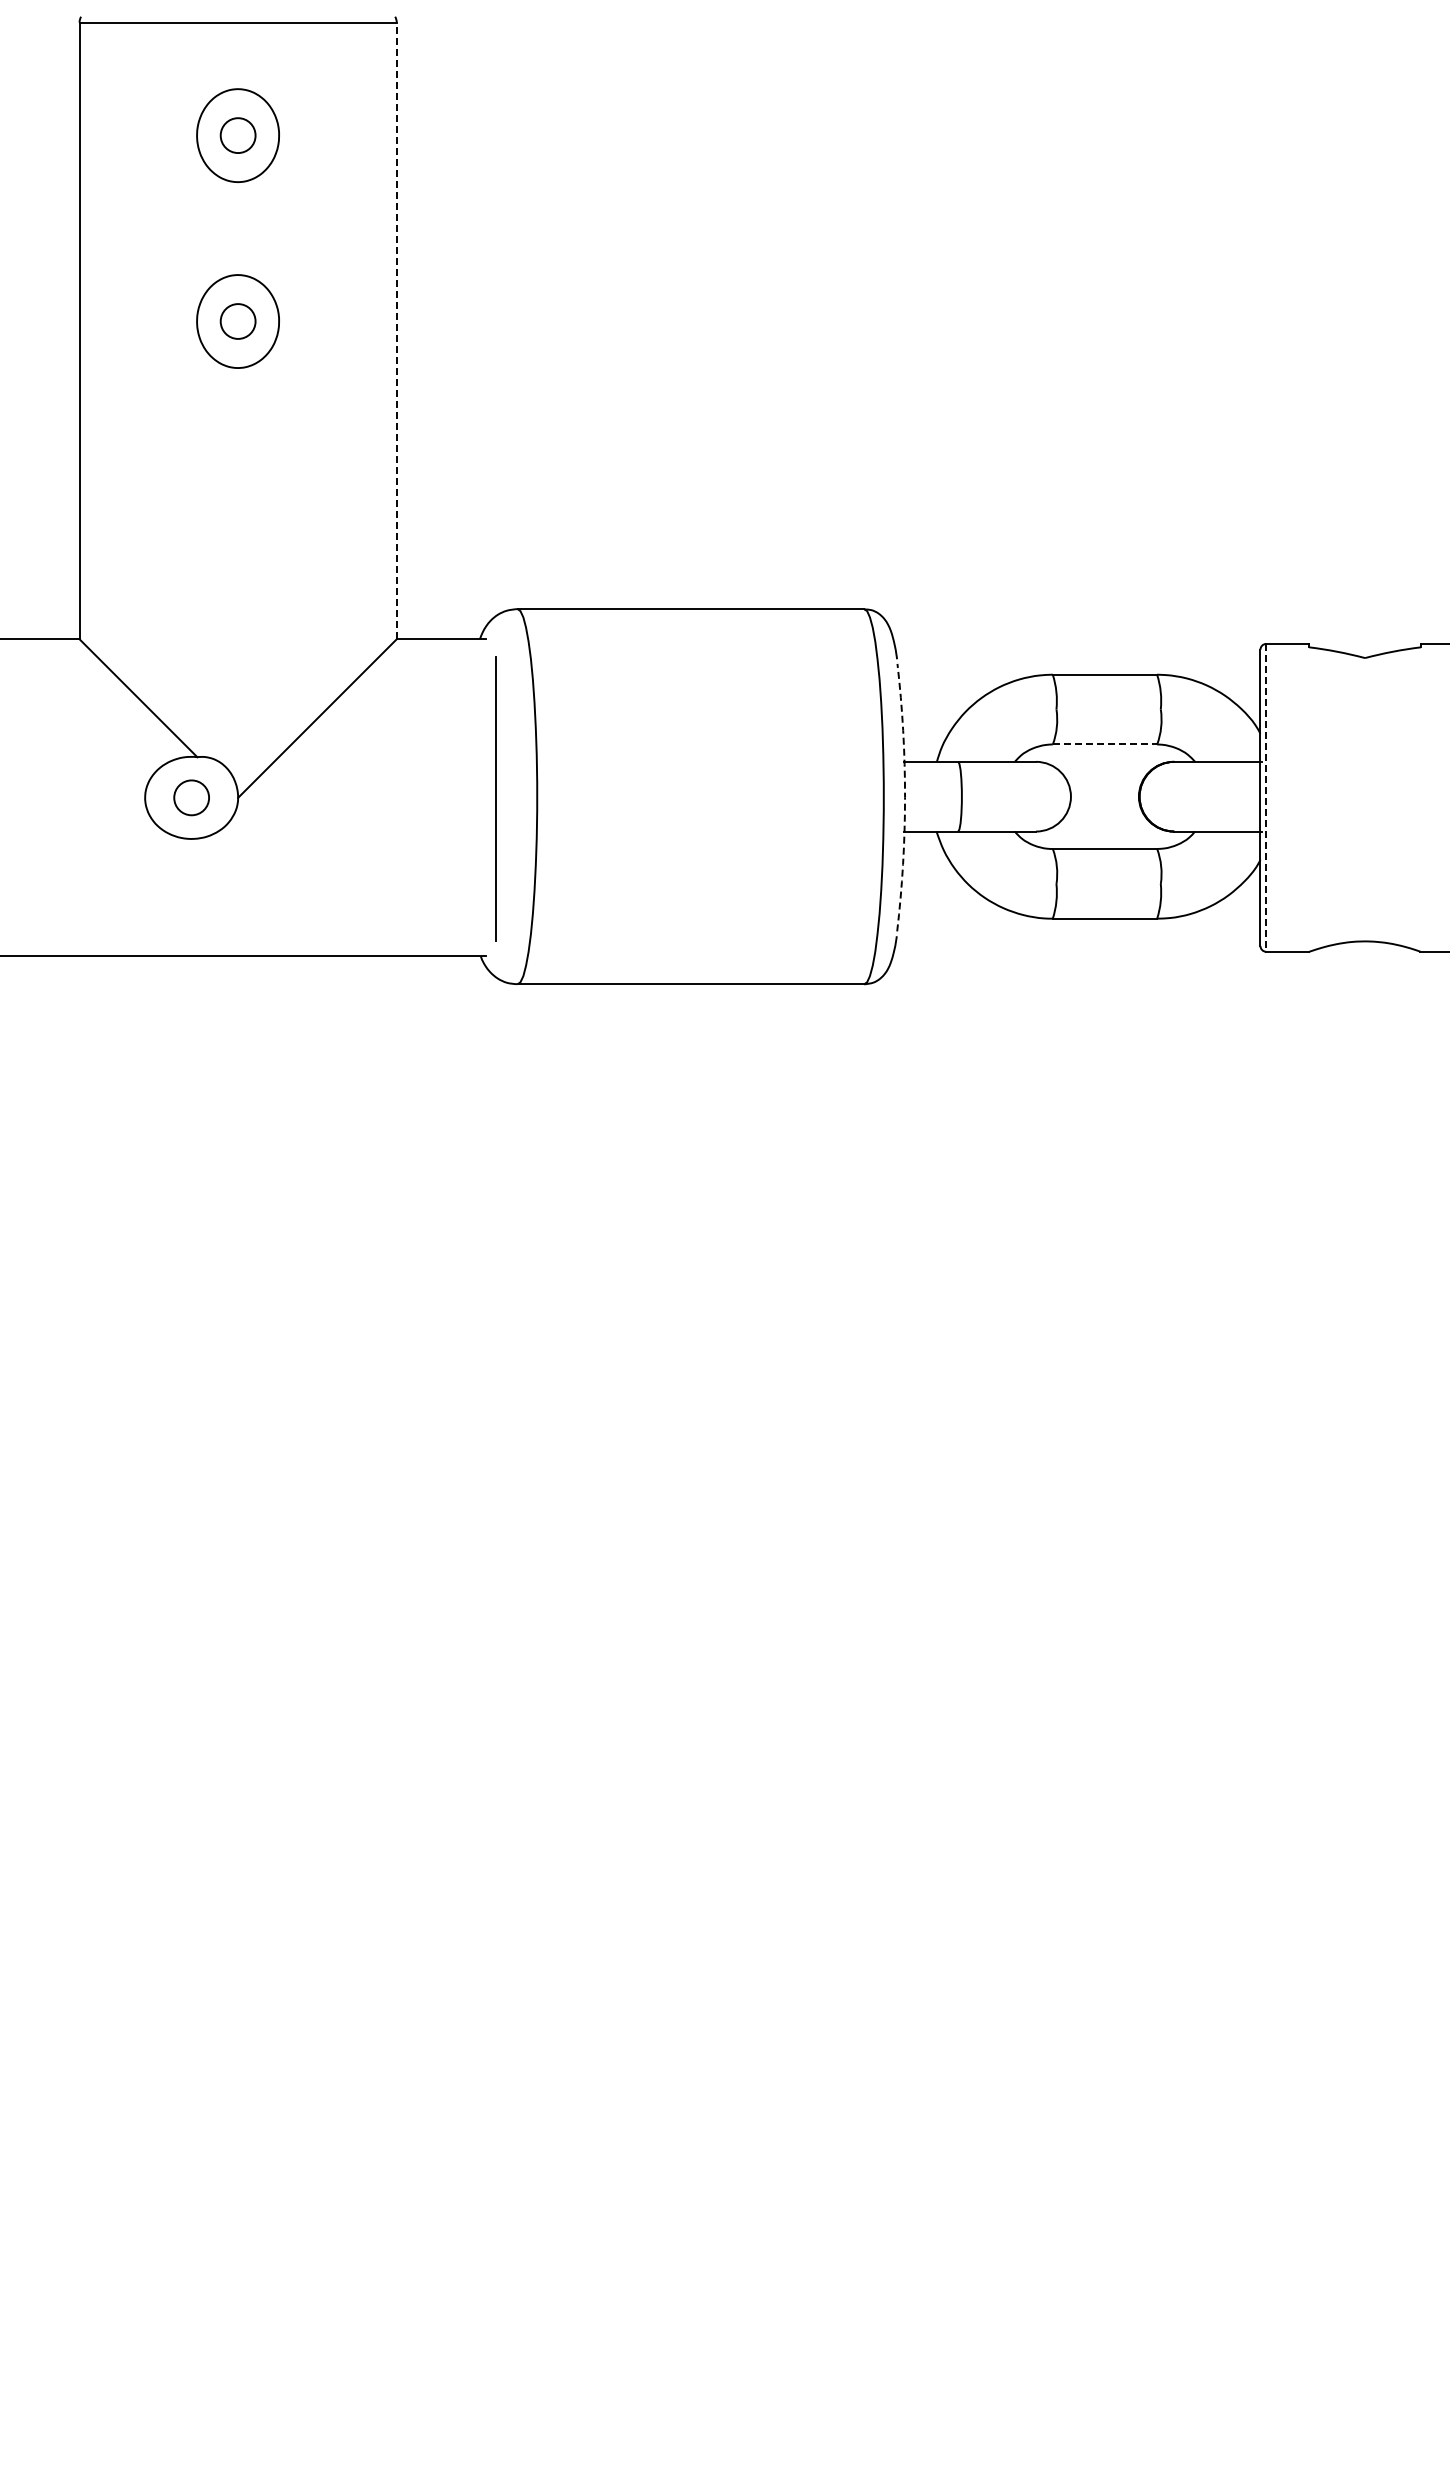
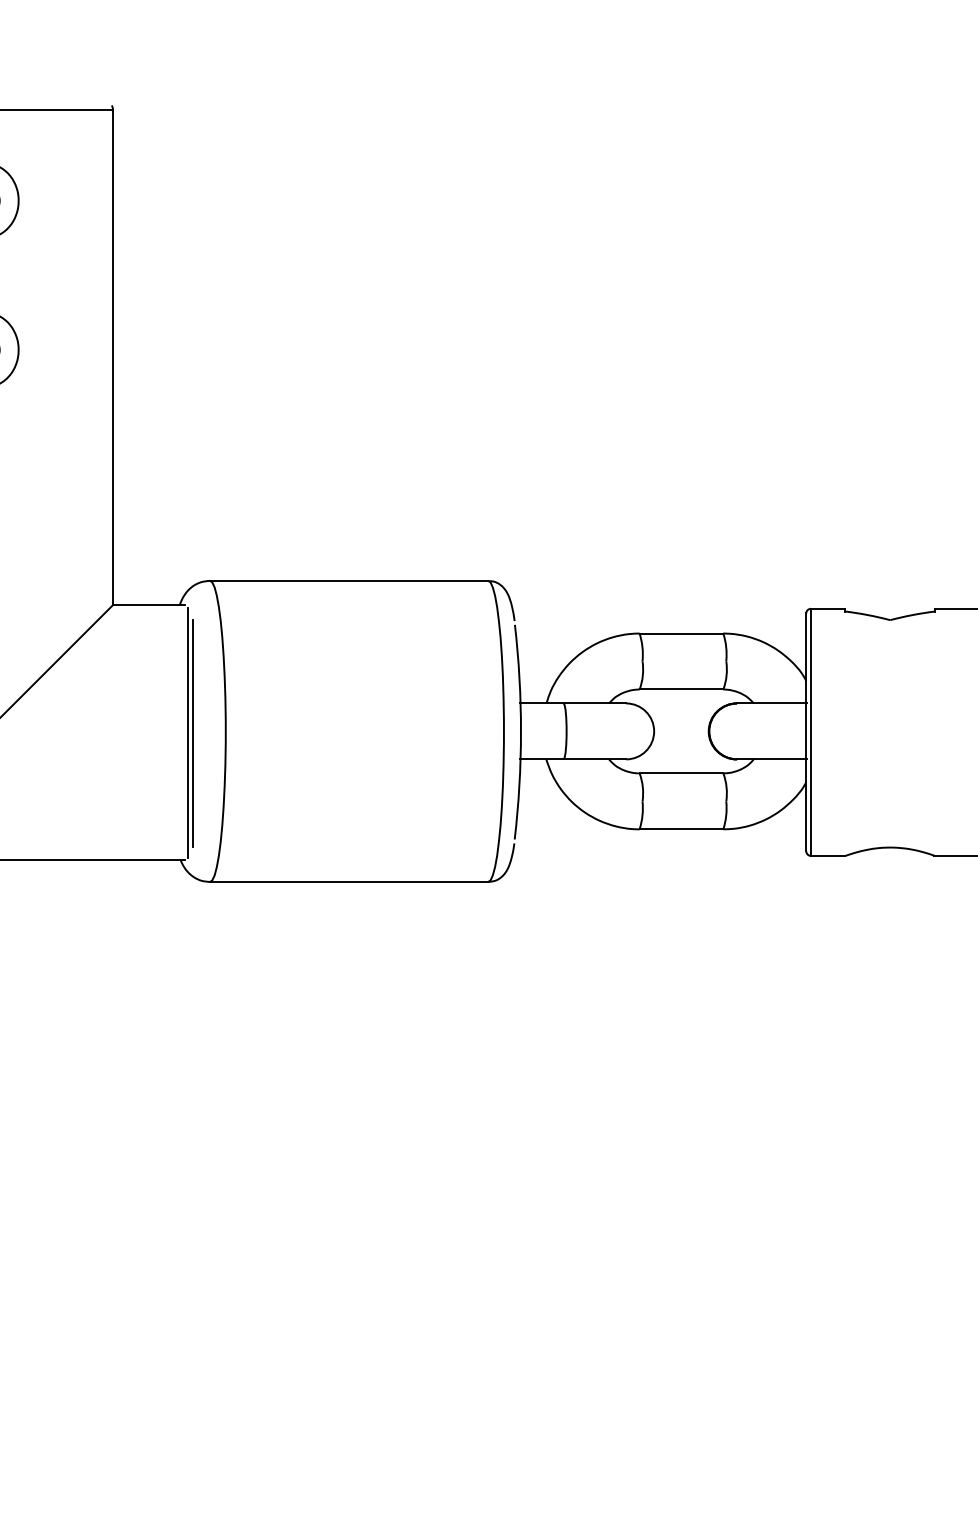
line: (396, 330) -> (112, 357), dashed -> solid
line: (1105, 744) -> (681, 689), dashed -> solid
arc: (905, 797) -> (521, 732), dashed -> solid
line: (1266, 797) -> (811, 732), dashed -> solid
line: (490, 798) -> (188, 732), added

